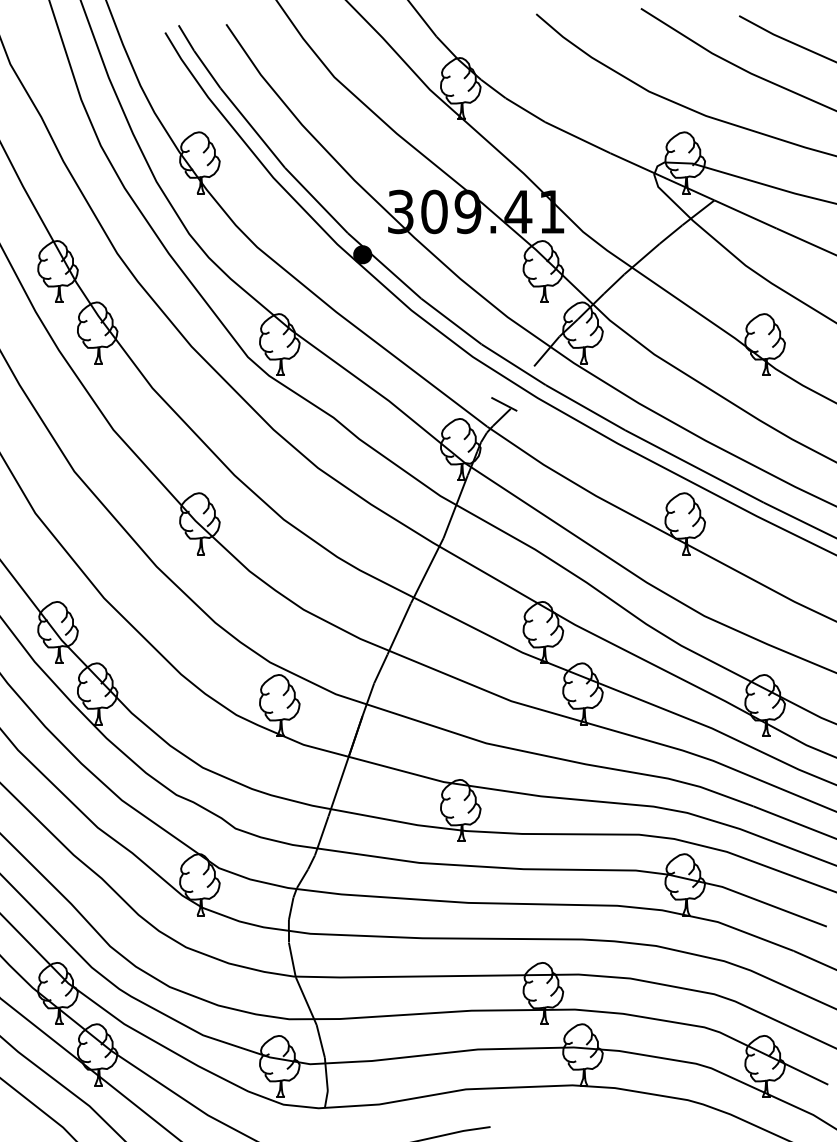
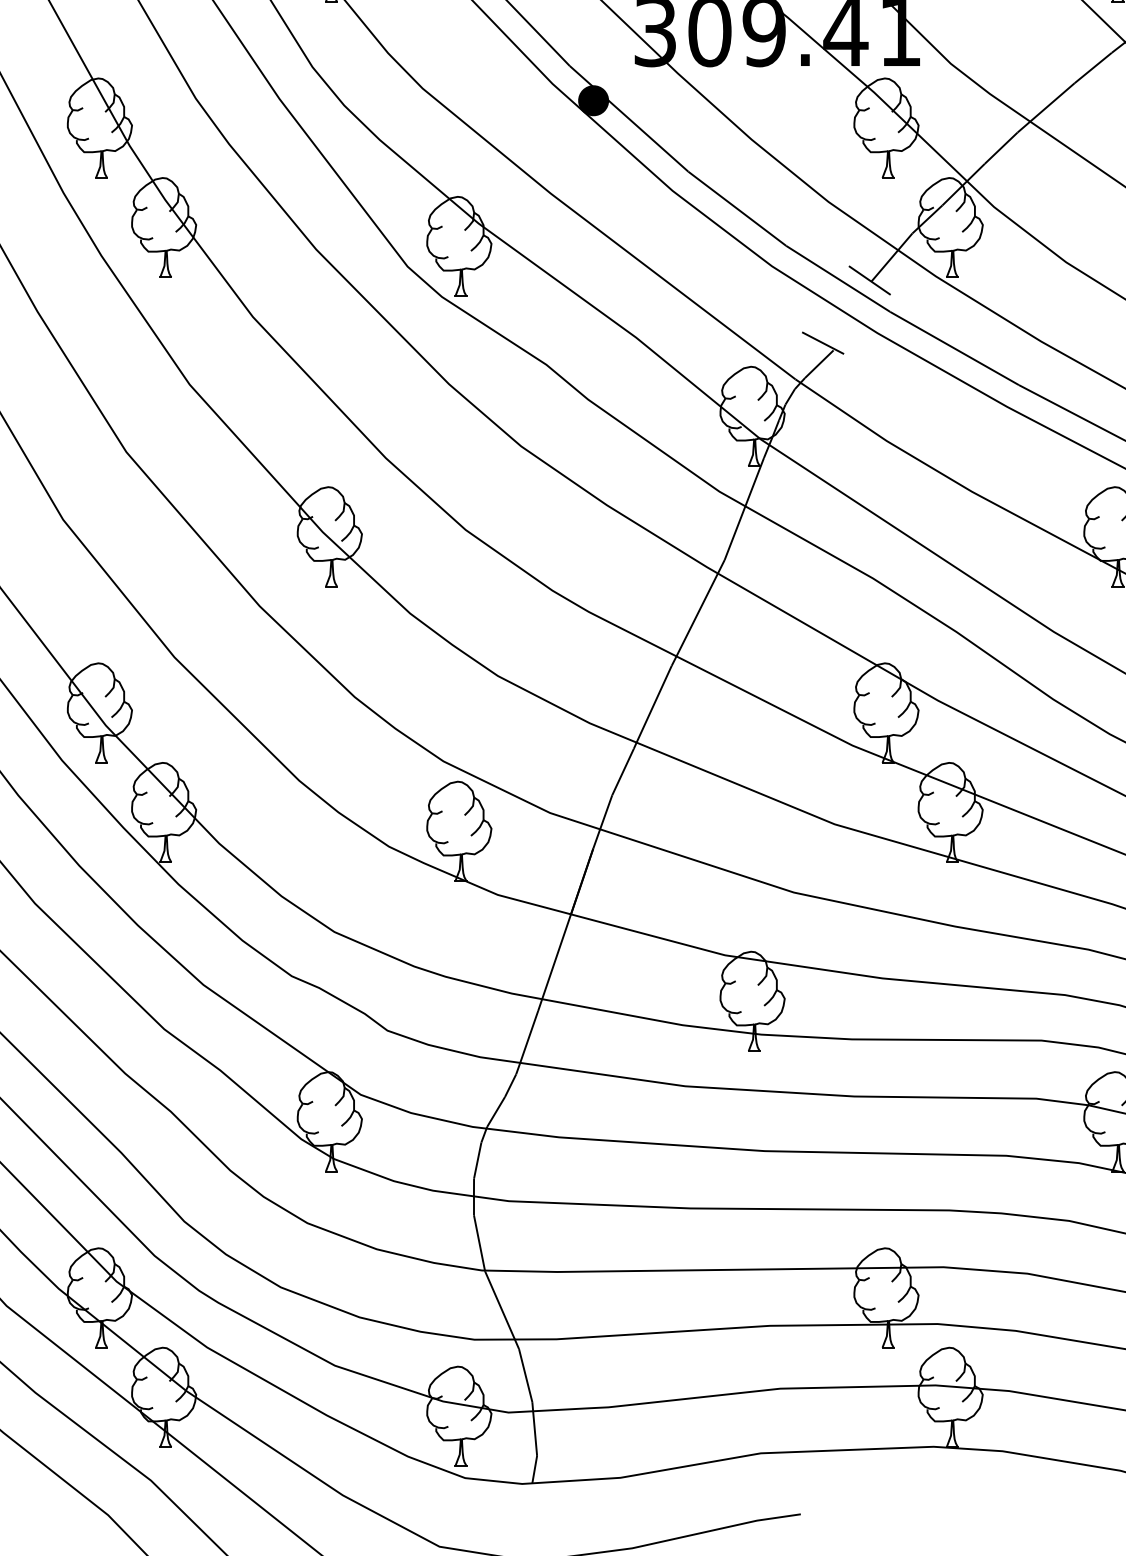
line: (533, 365) -> (870, 280), added

